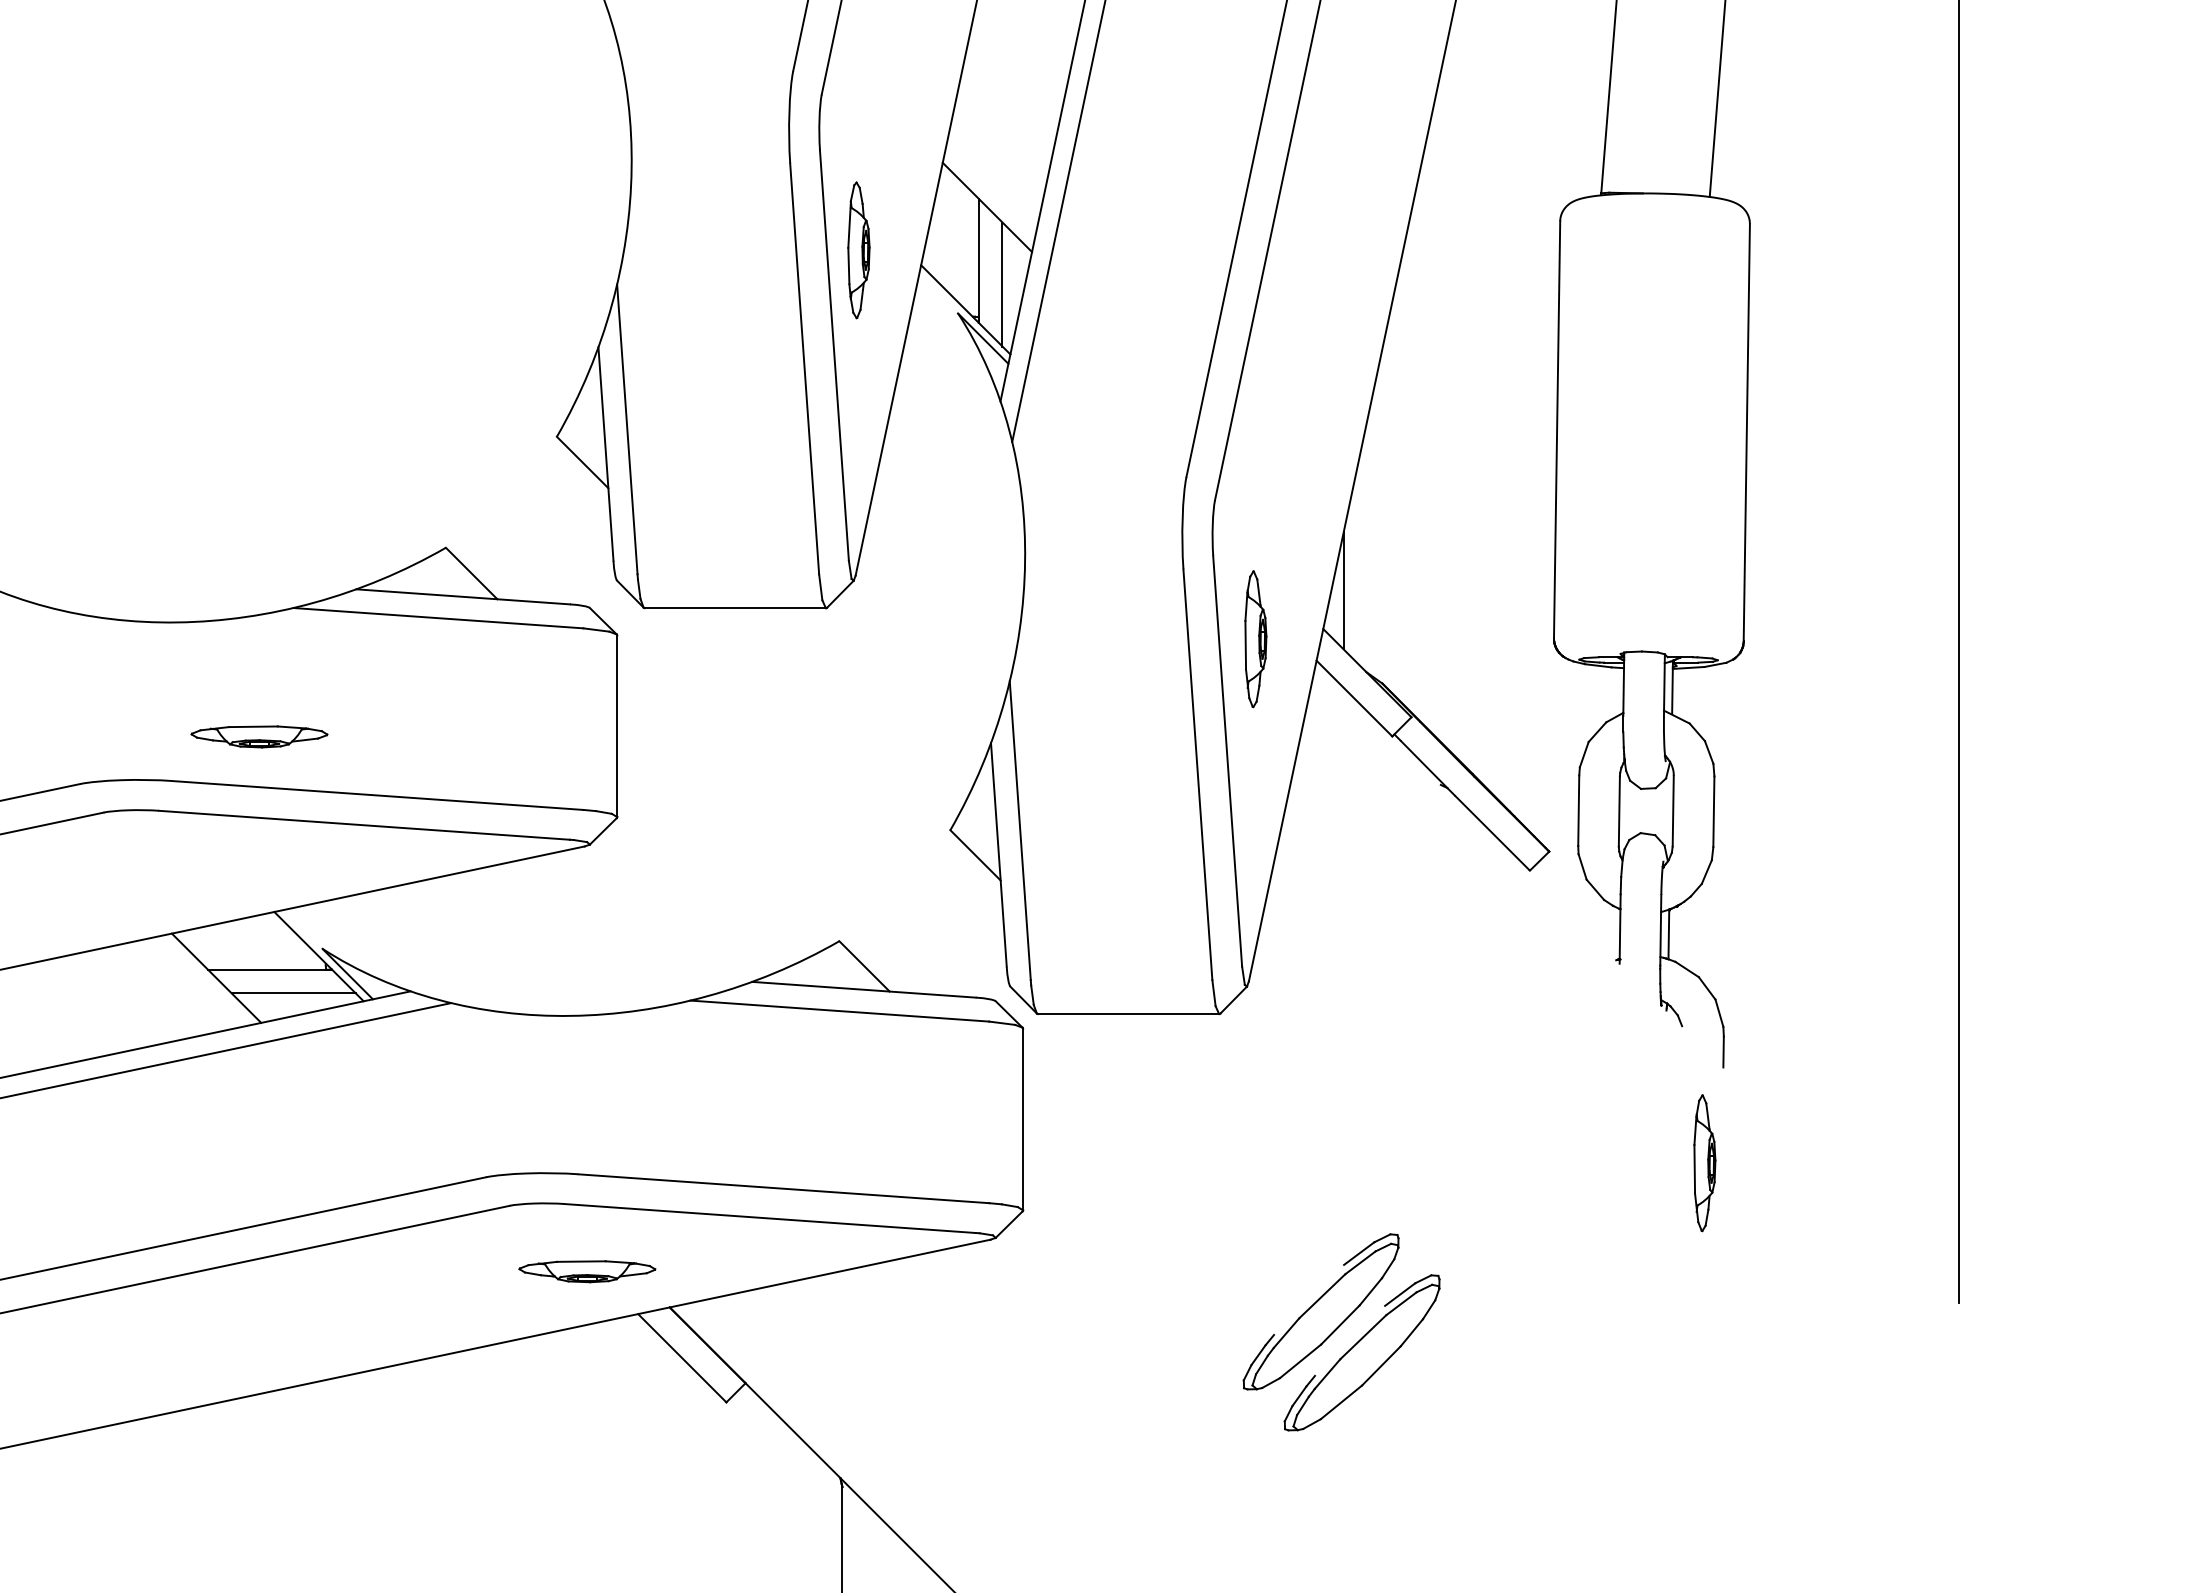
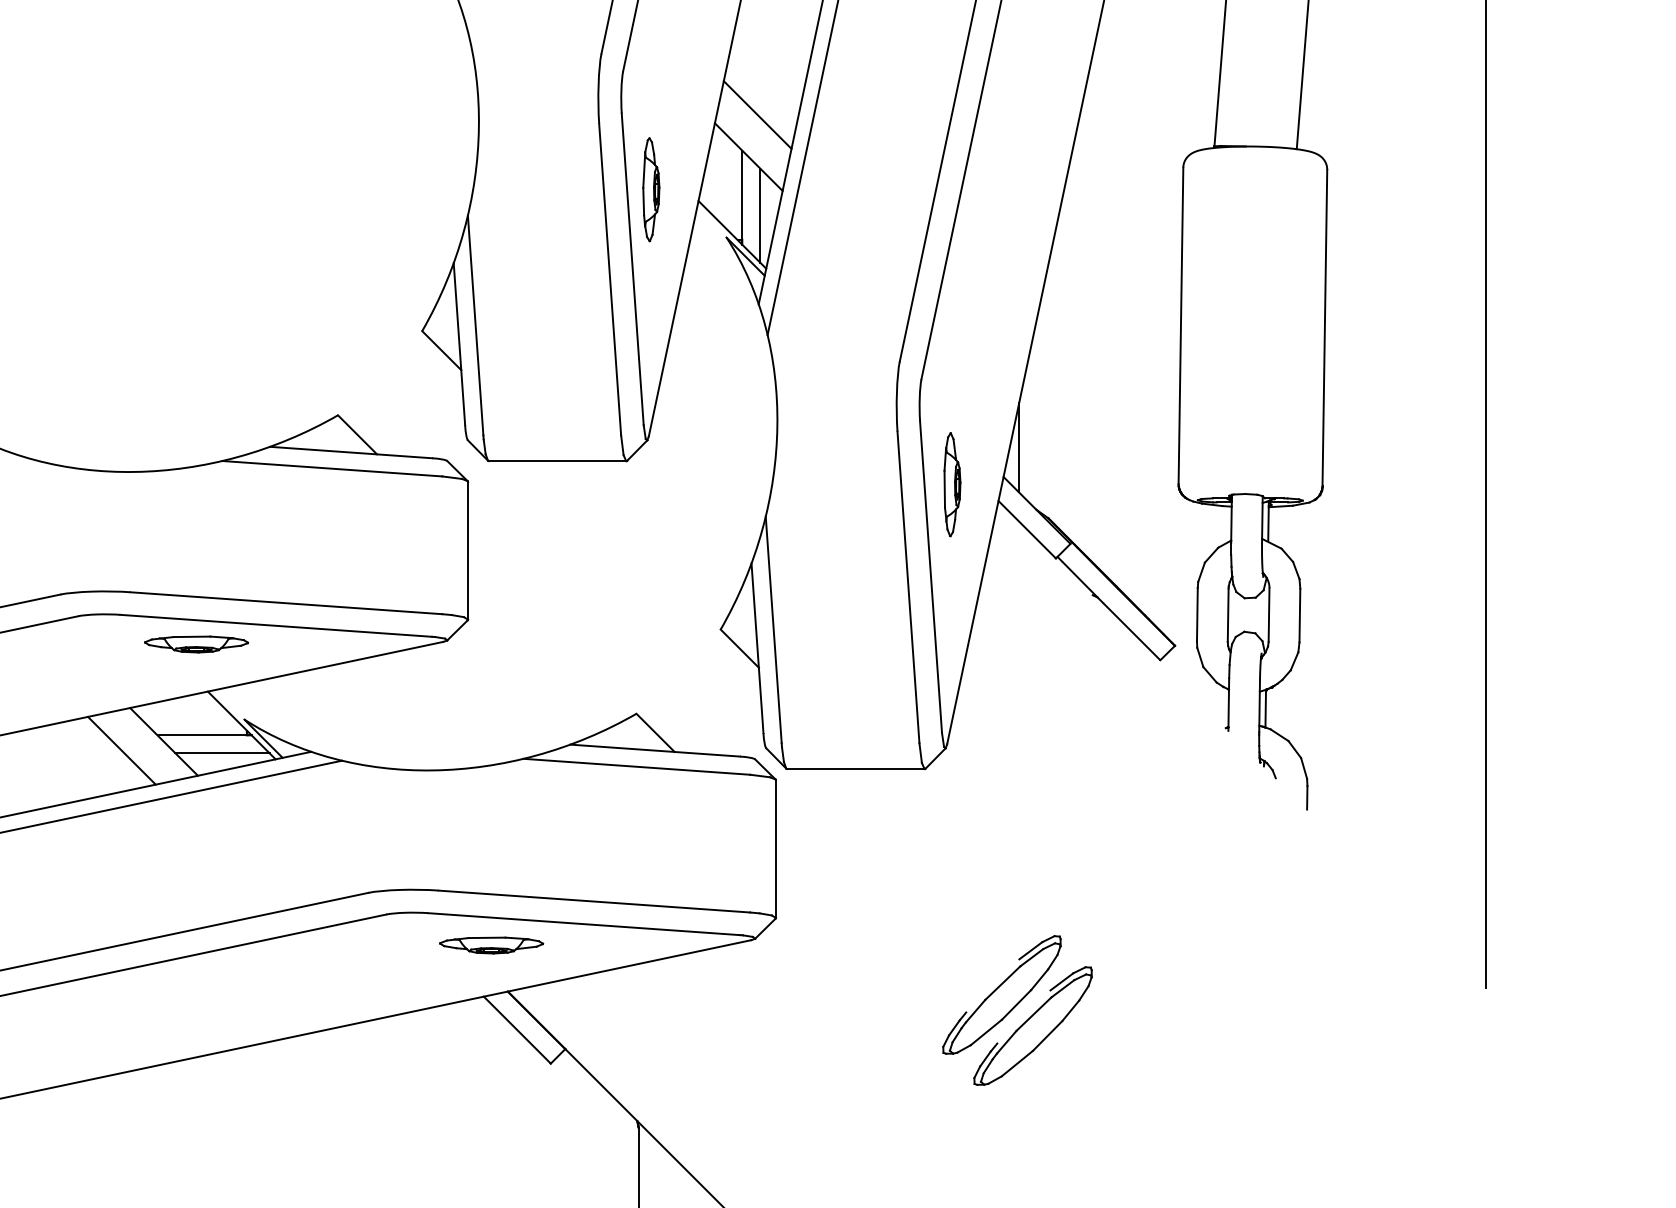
line: (998, 151) -> (757, 114), added
part: (259, 736) -> (196, 644), moved
line: (160, 989) -> (121, 750), added
part: (1704, 1163) -> (1292, 882), removed
part: (587, 1271) -> (491, 945), moved

